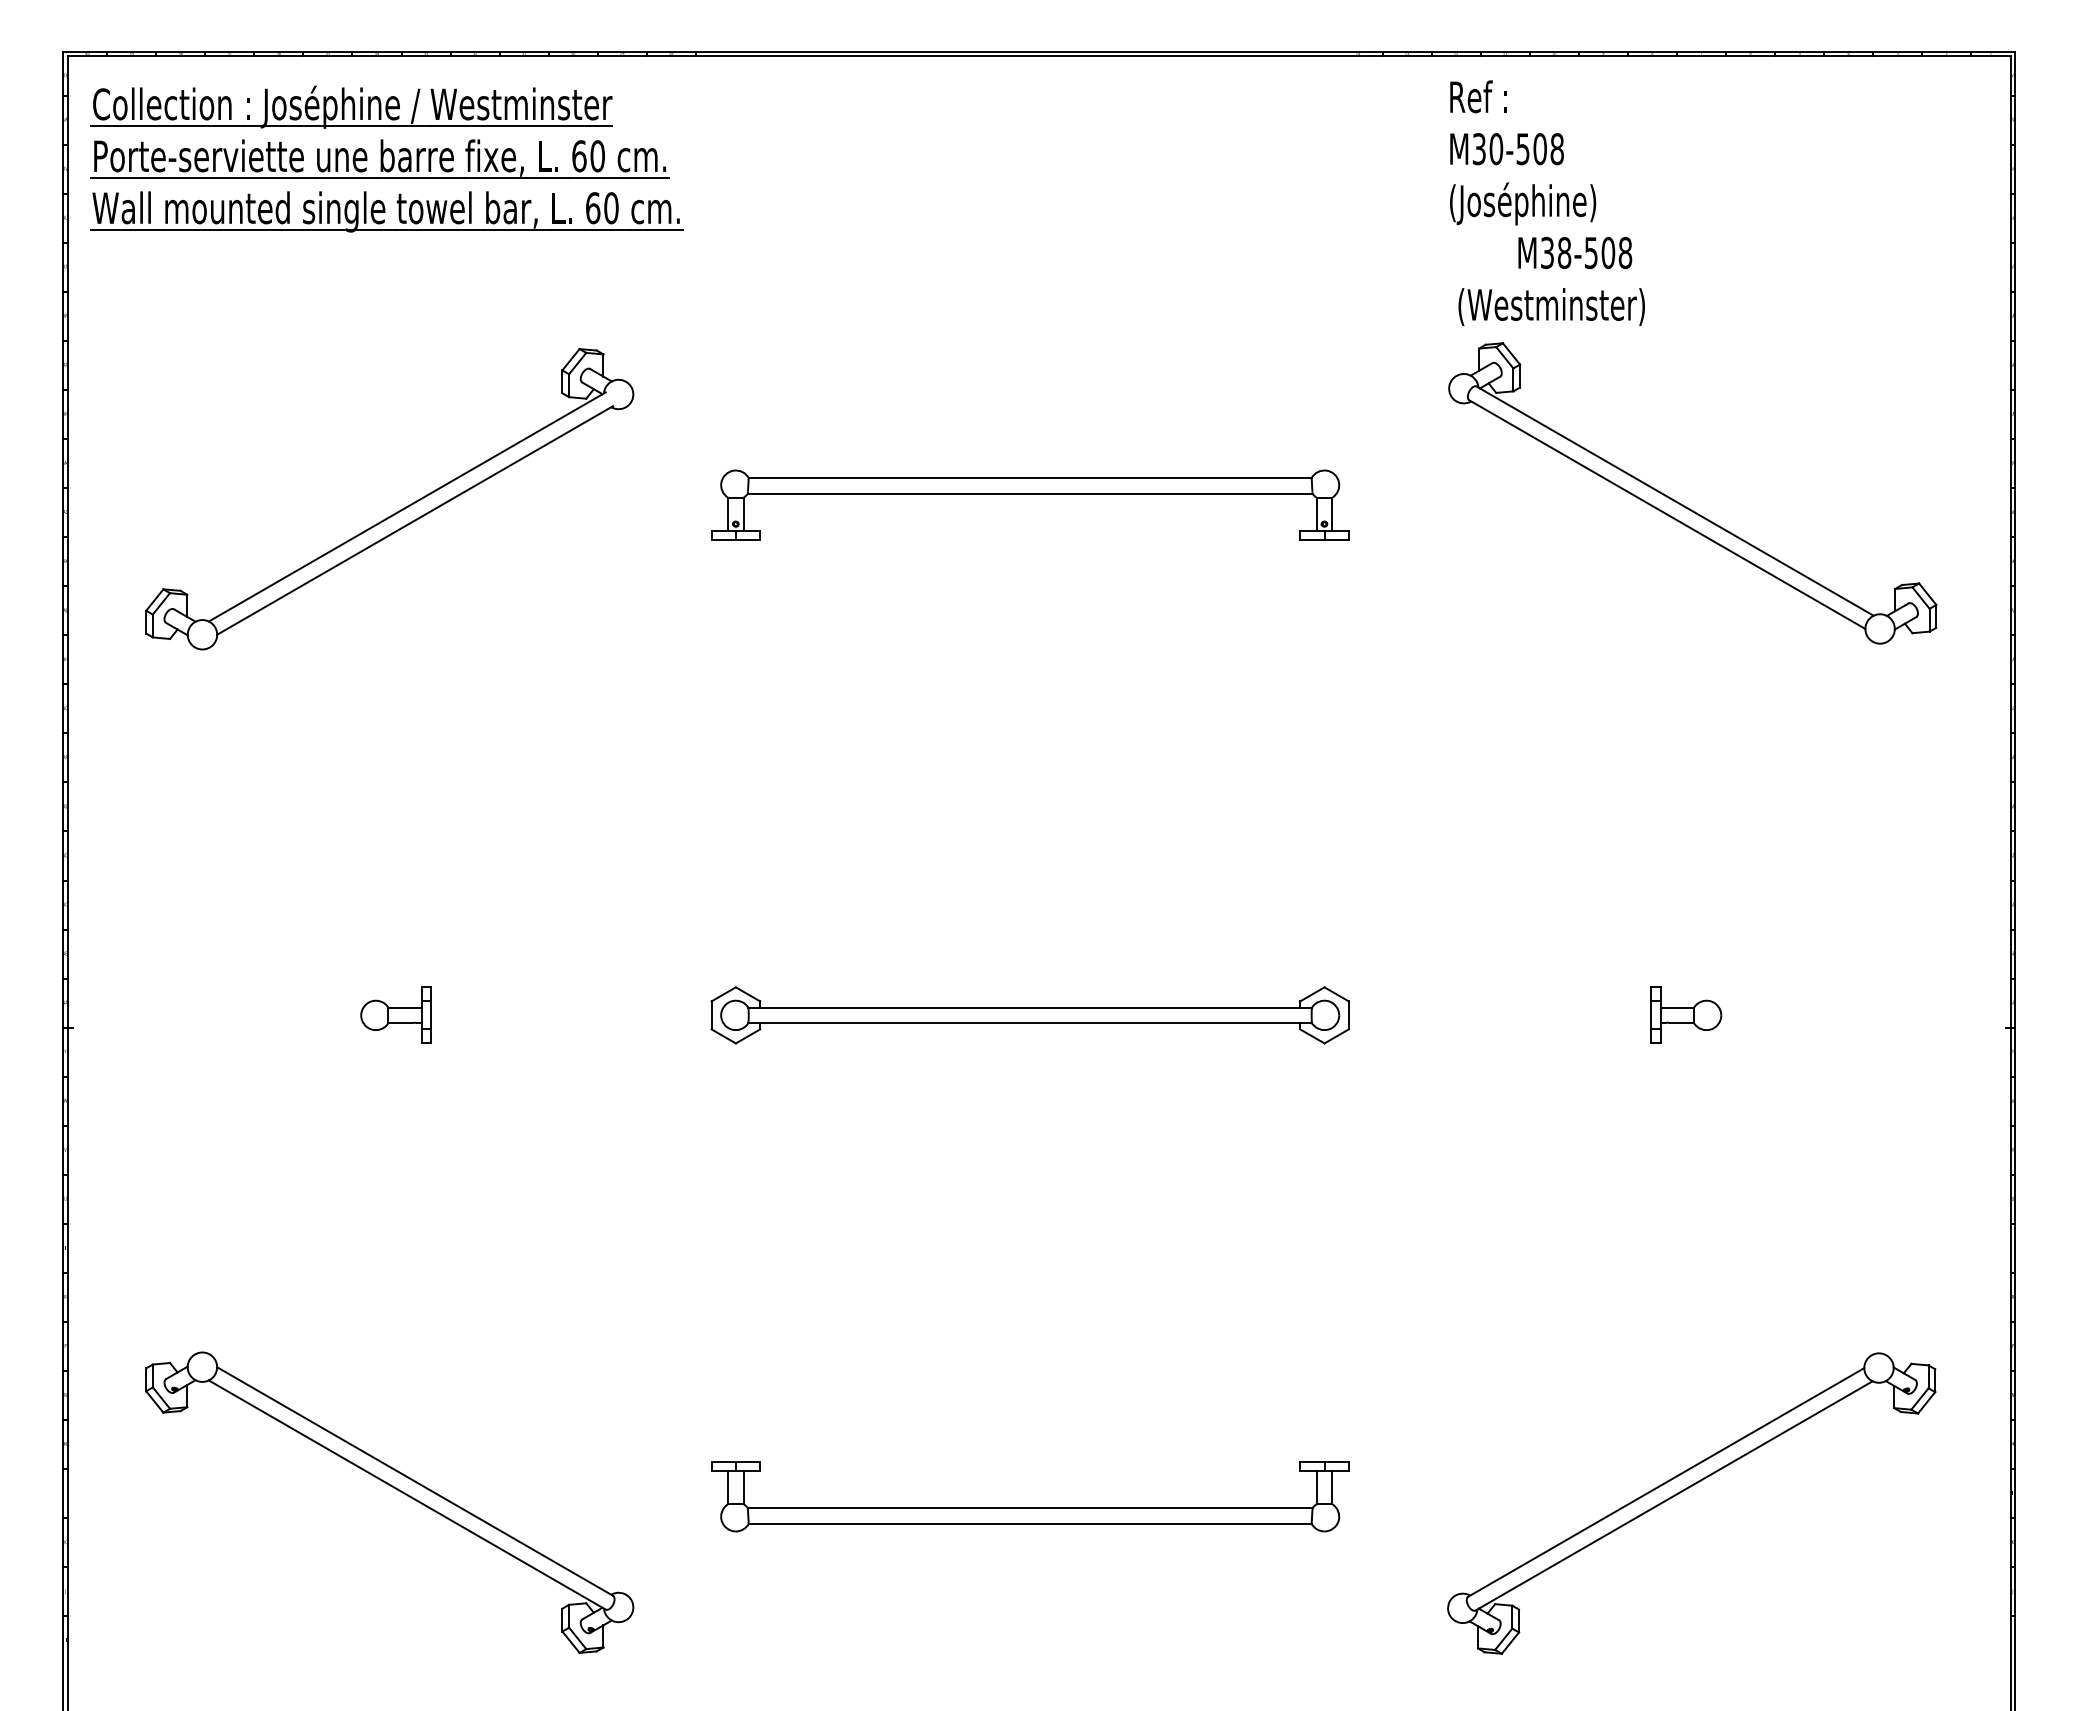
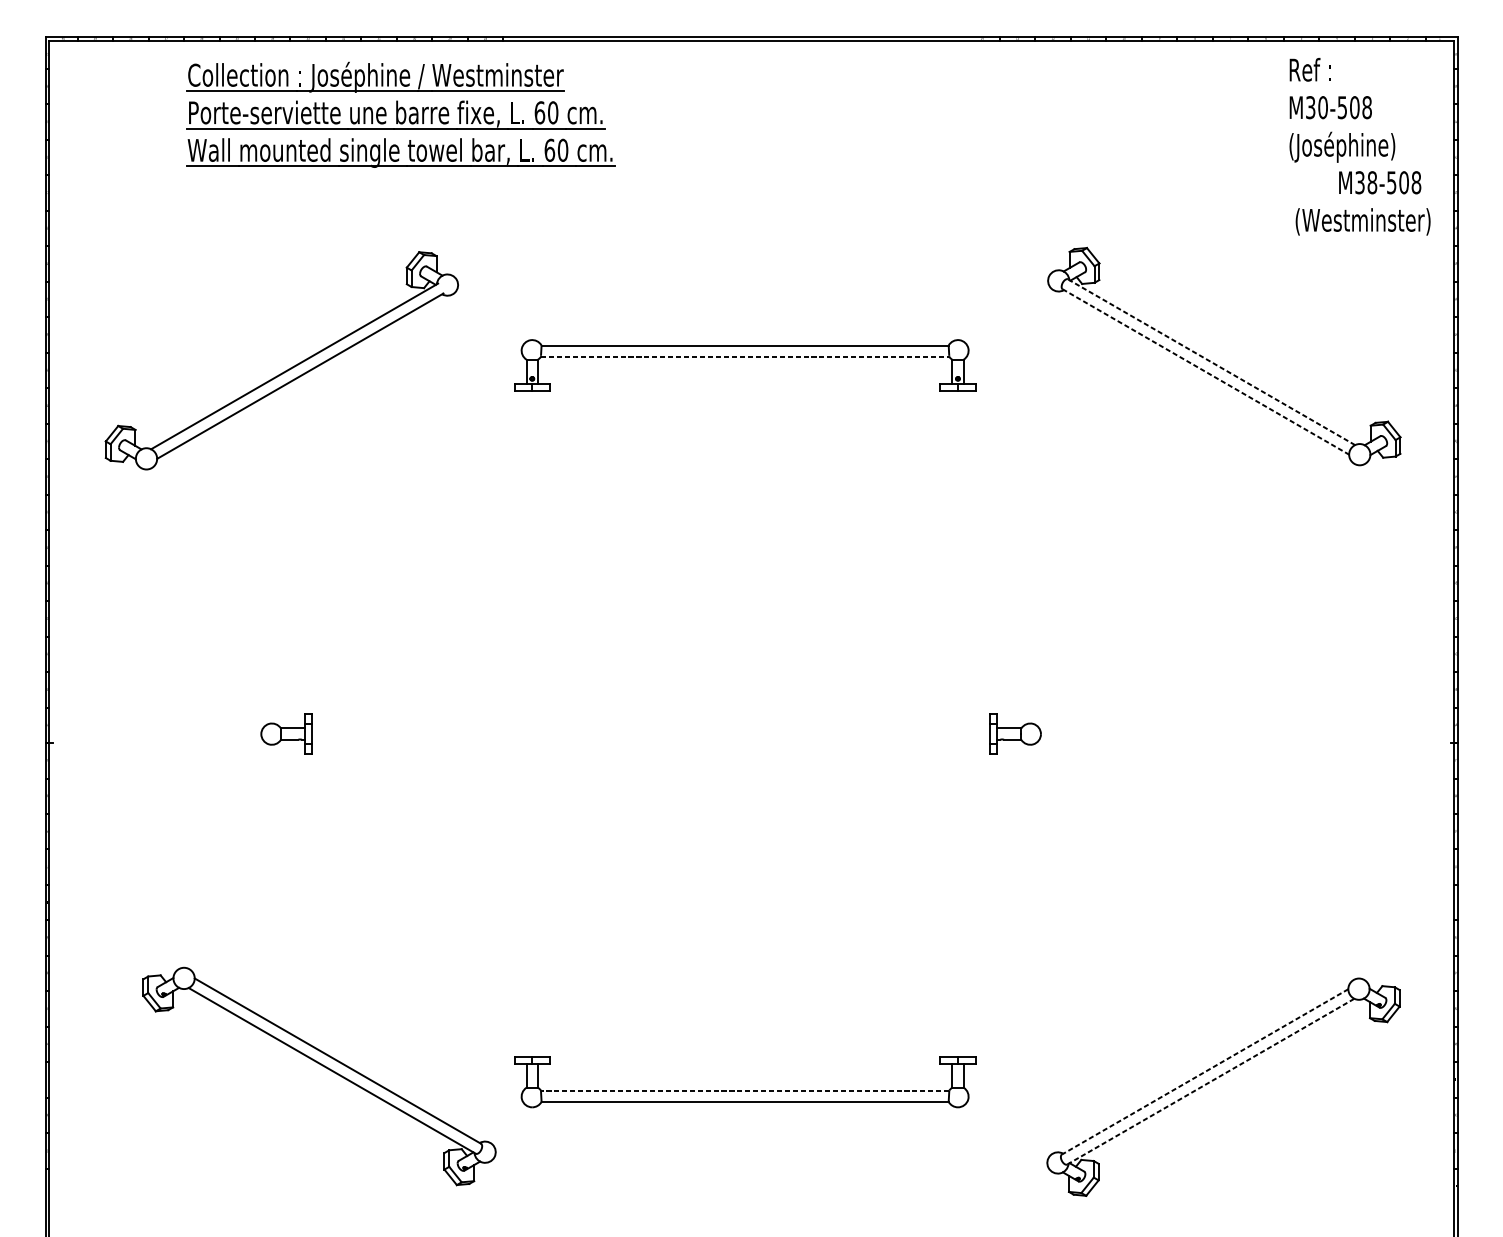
part: (386, 158) -> (400, 114), moved
text: (1547, 203) -> (1360, 146), moved
line: (1030, 493) -> (745, 356), solid -> dashed
line: (1674, 500) -> (1211, 361), solid -> dashed
line: (1667, 514) -> (1206, 371), solid -> dashed
part: (1686, 1014) -> (1015, 733), moved
part: (1029, 1015) -> (744, 734), removed
line: (1666, 1482) -> (1205, 1071), solid -> dashed
part: (395, 1489) -> (323, 1066), moved
line: (1674, 1495) -> (1211, 1081), solid -> dashed
line: (1029, 1508) -> (744, 1090), solid -> dashed

